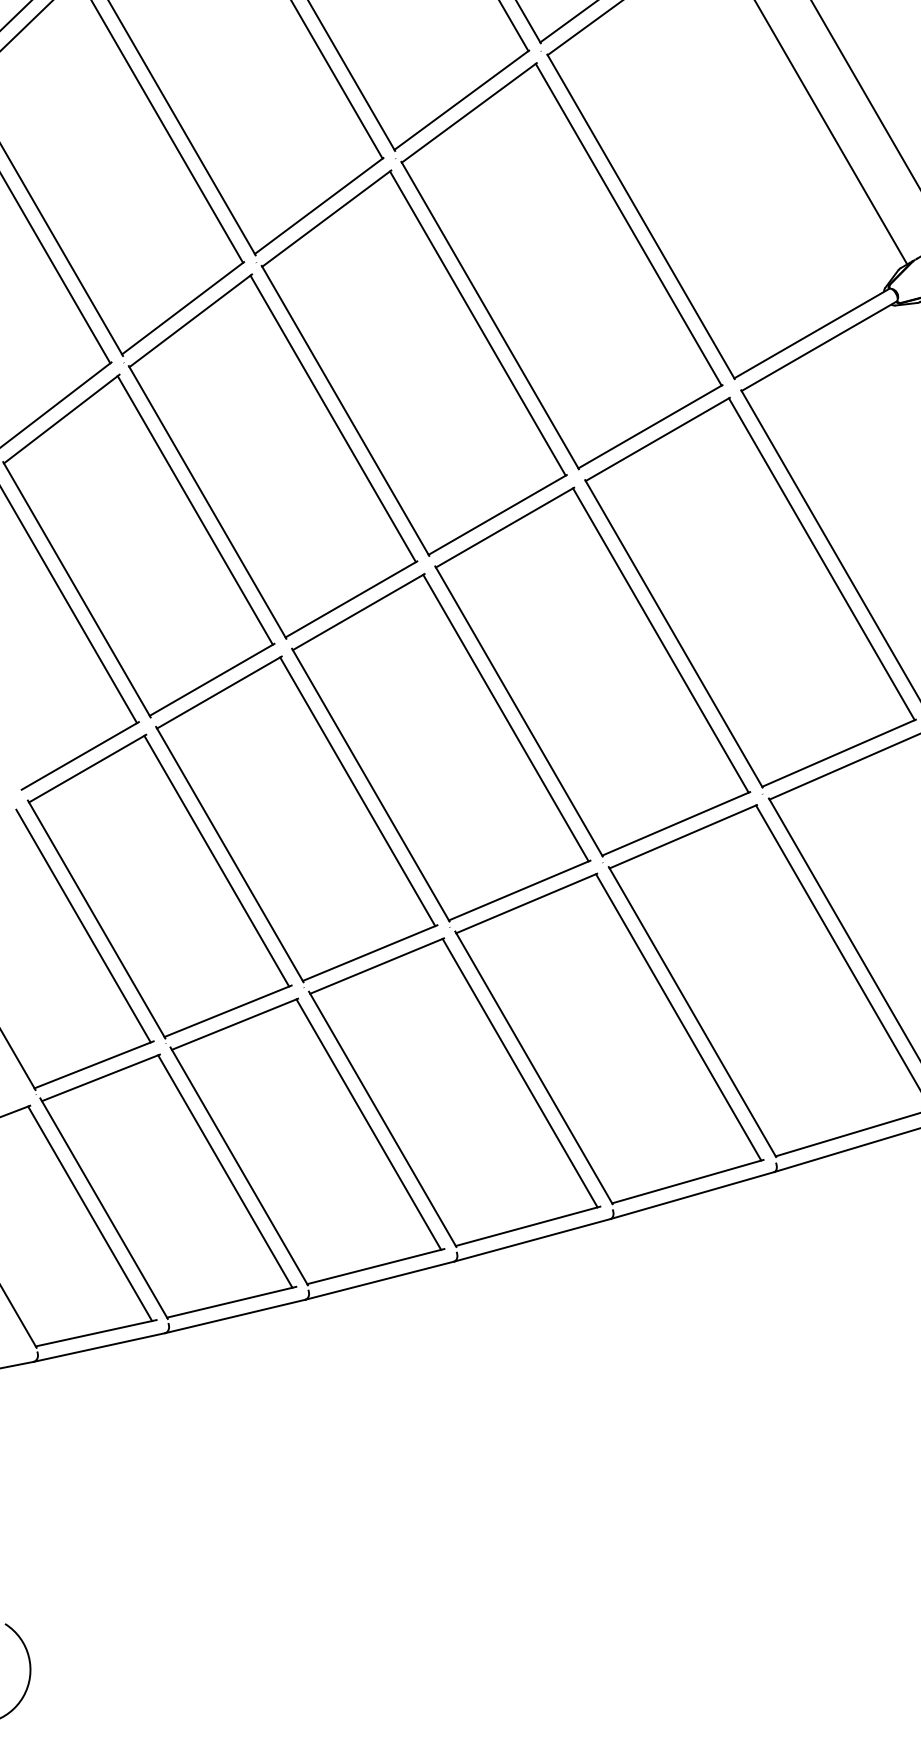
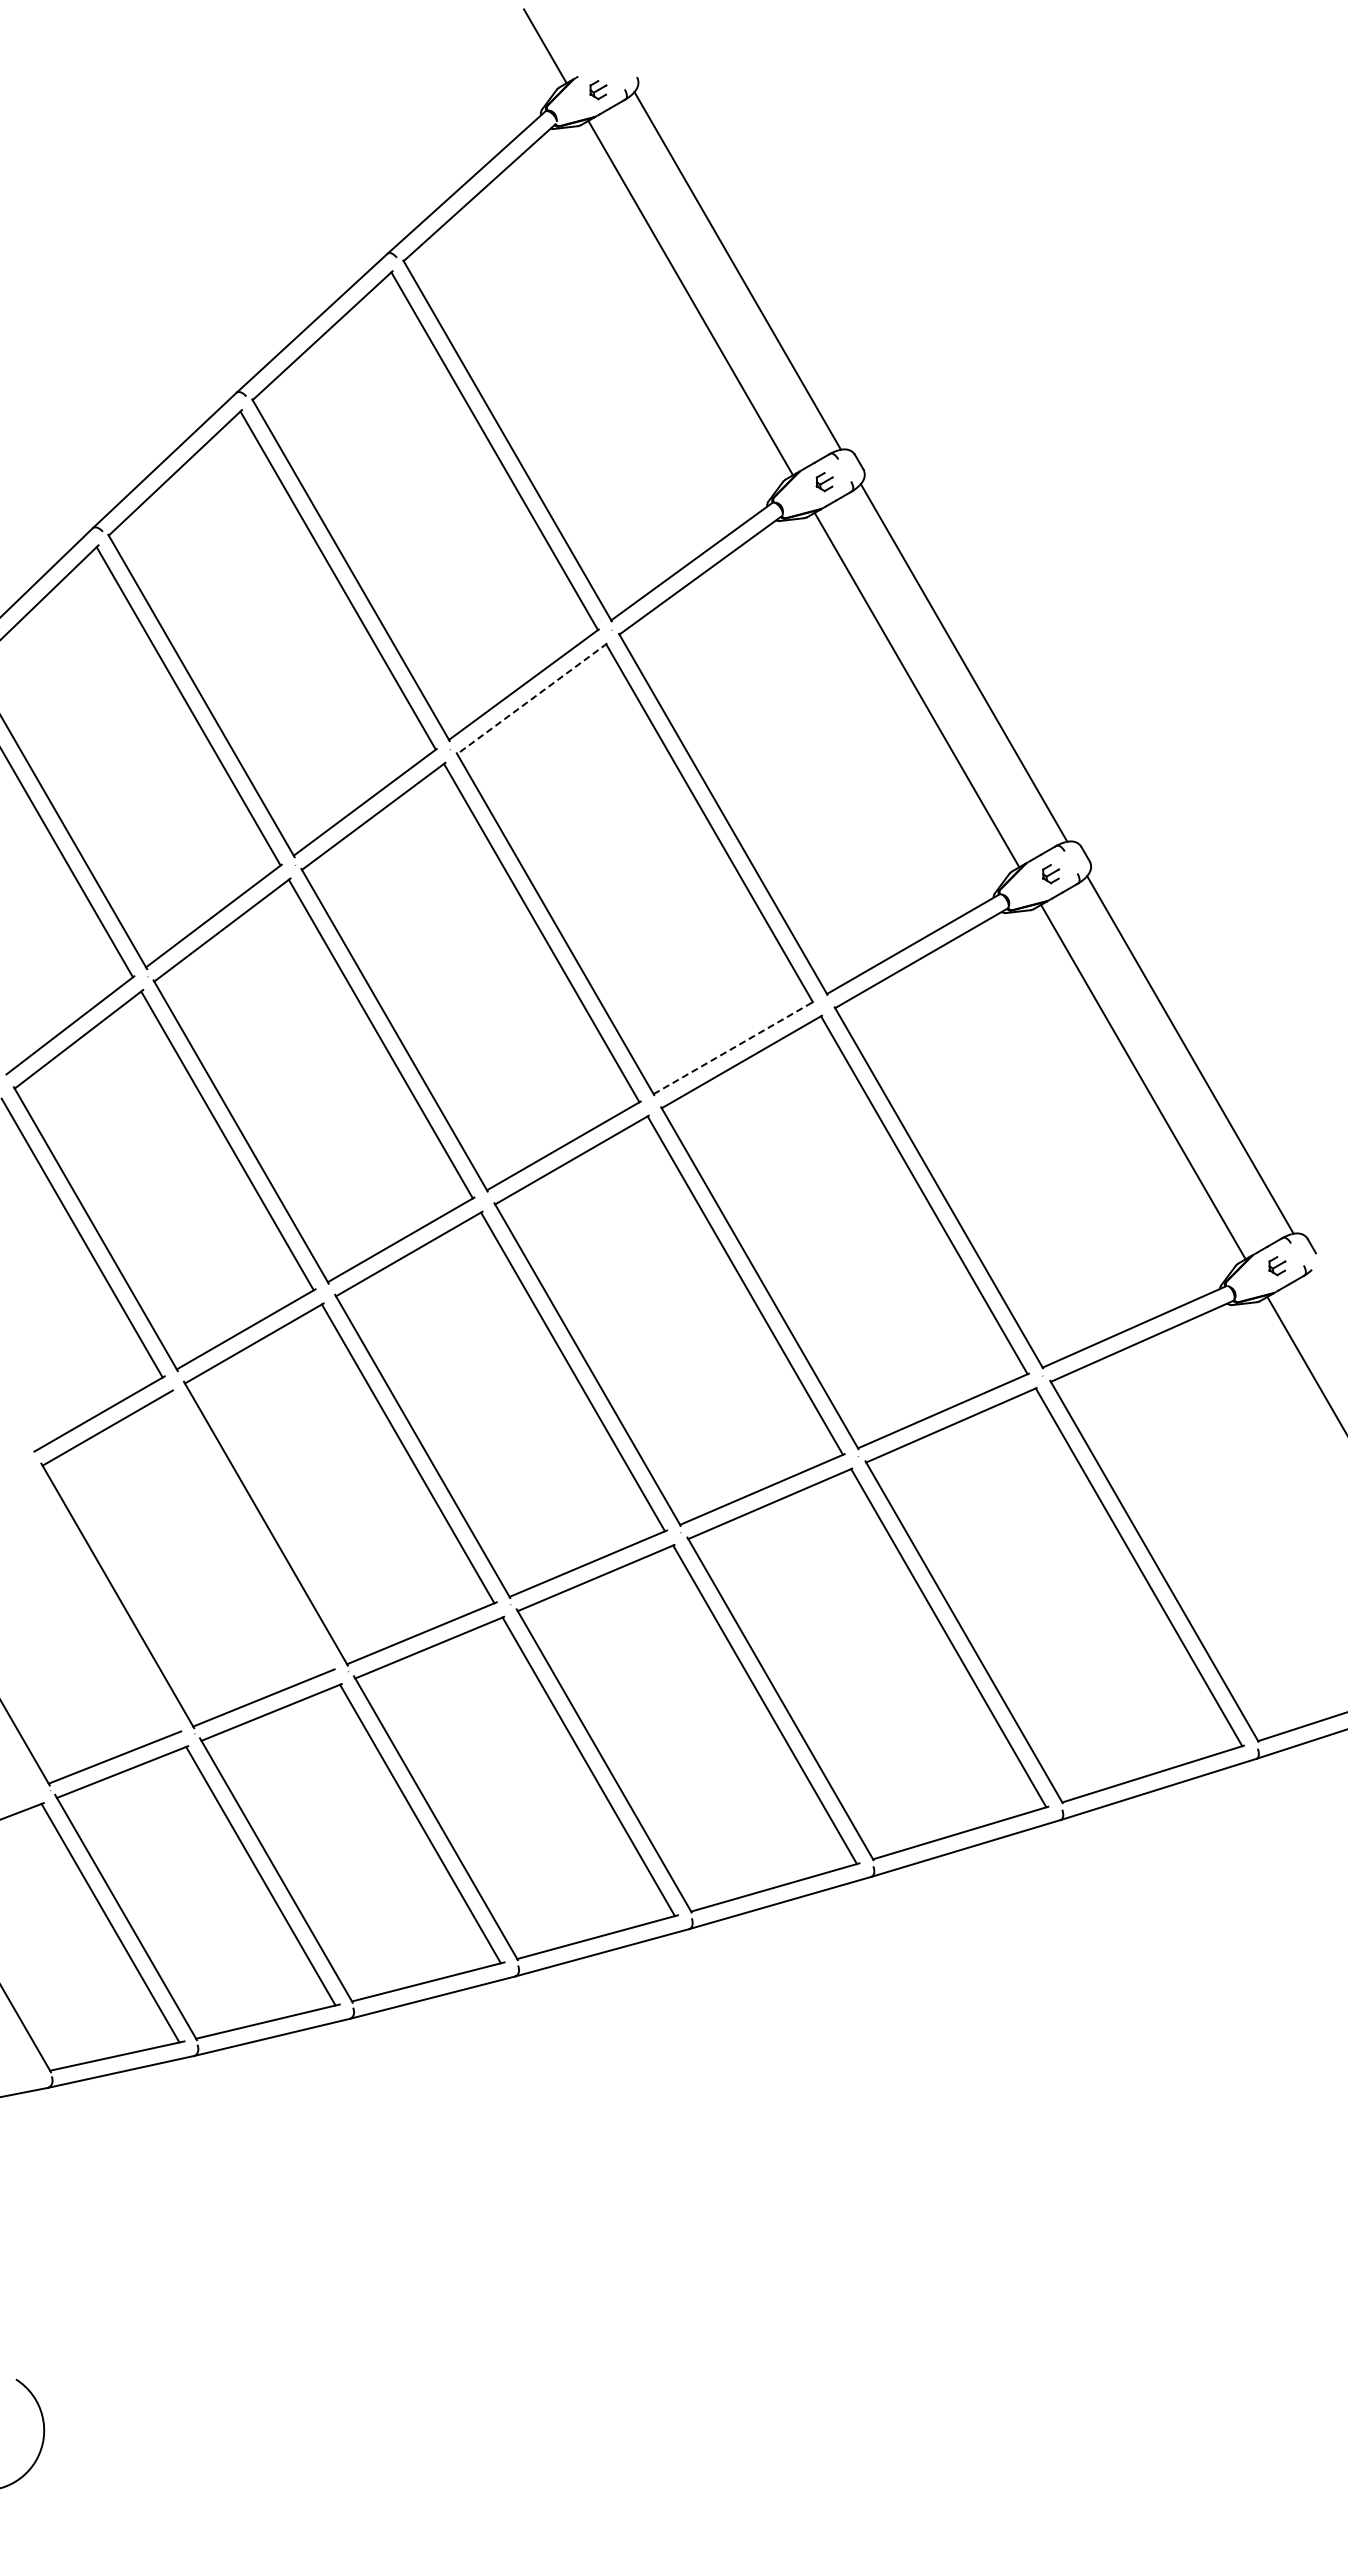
line: (468, 113) -> (531, 699), solid -> dashed
line: (650, 426) -> (733, 1047), solid -> dashed
line: (215, 860) -> (250, 1530), removed
line: (82, 925) -> (102, 1602), removed

